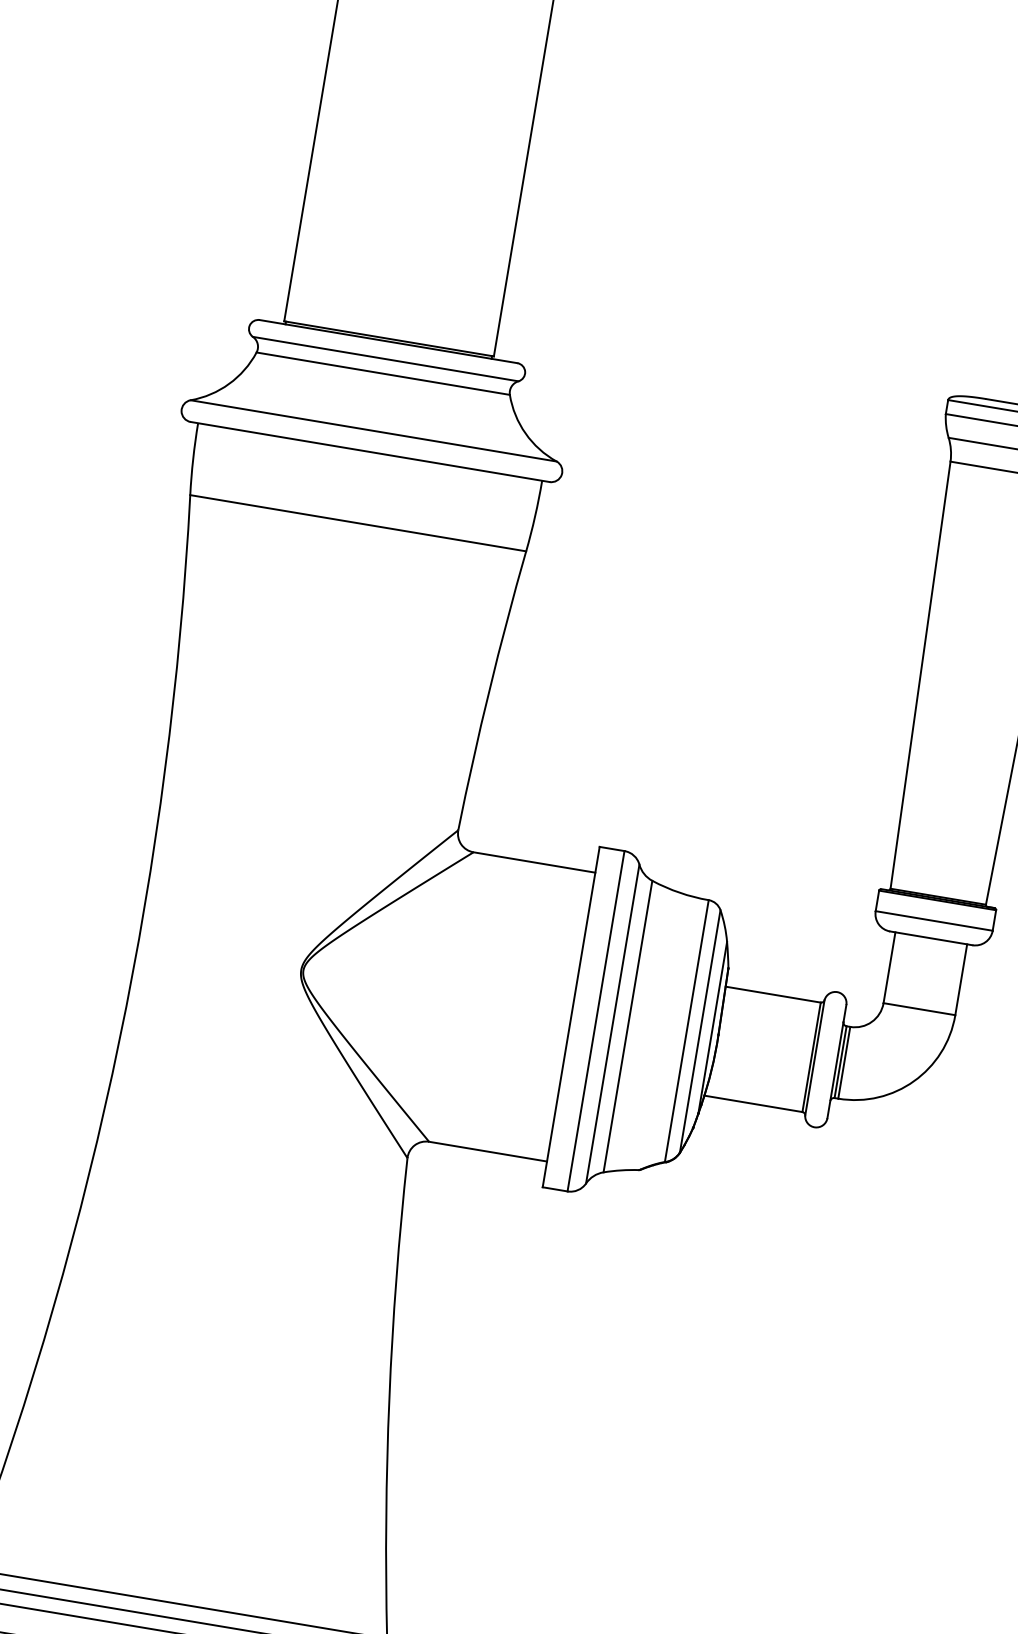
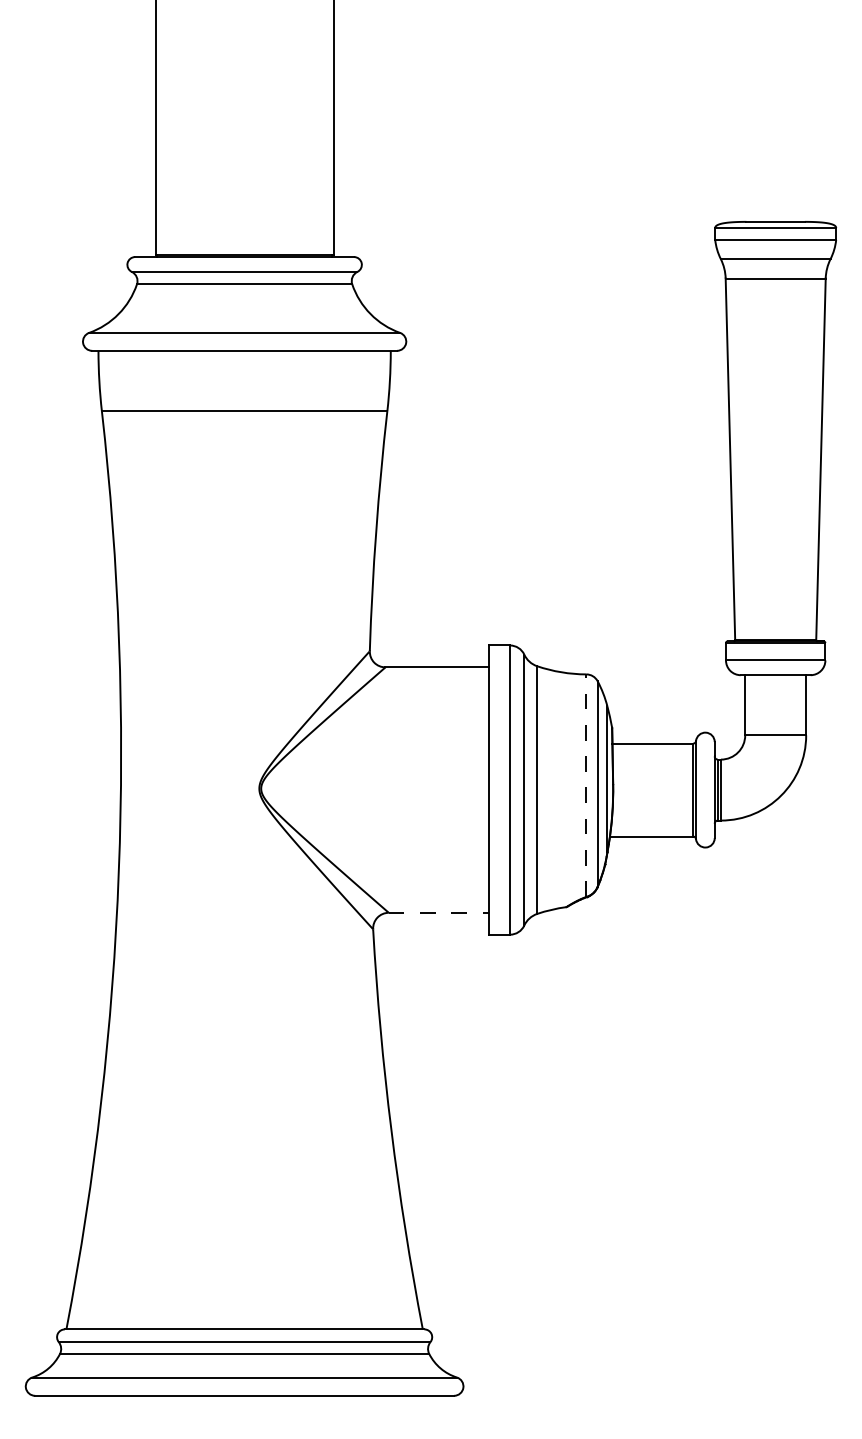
line: (686, 1030) -> (586, 785), solid -> dashed
line: (488, 1151) -> (439, 912), solid -> dashed

